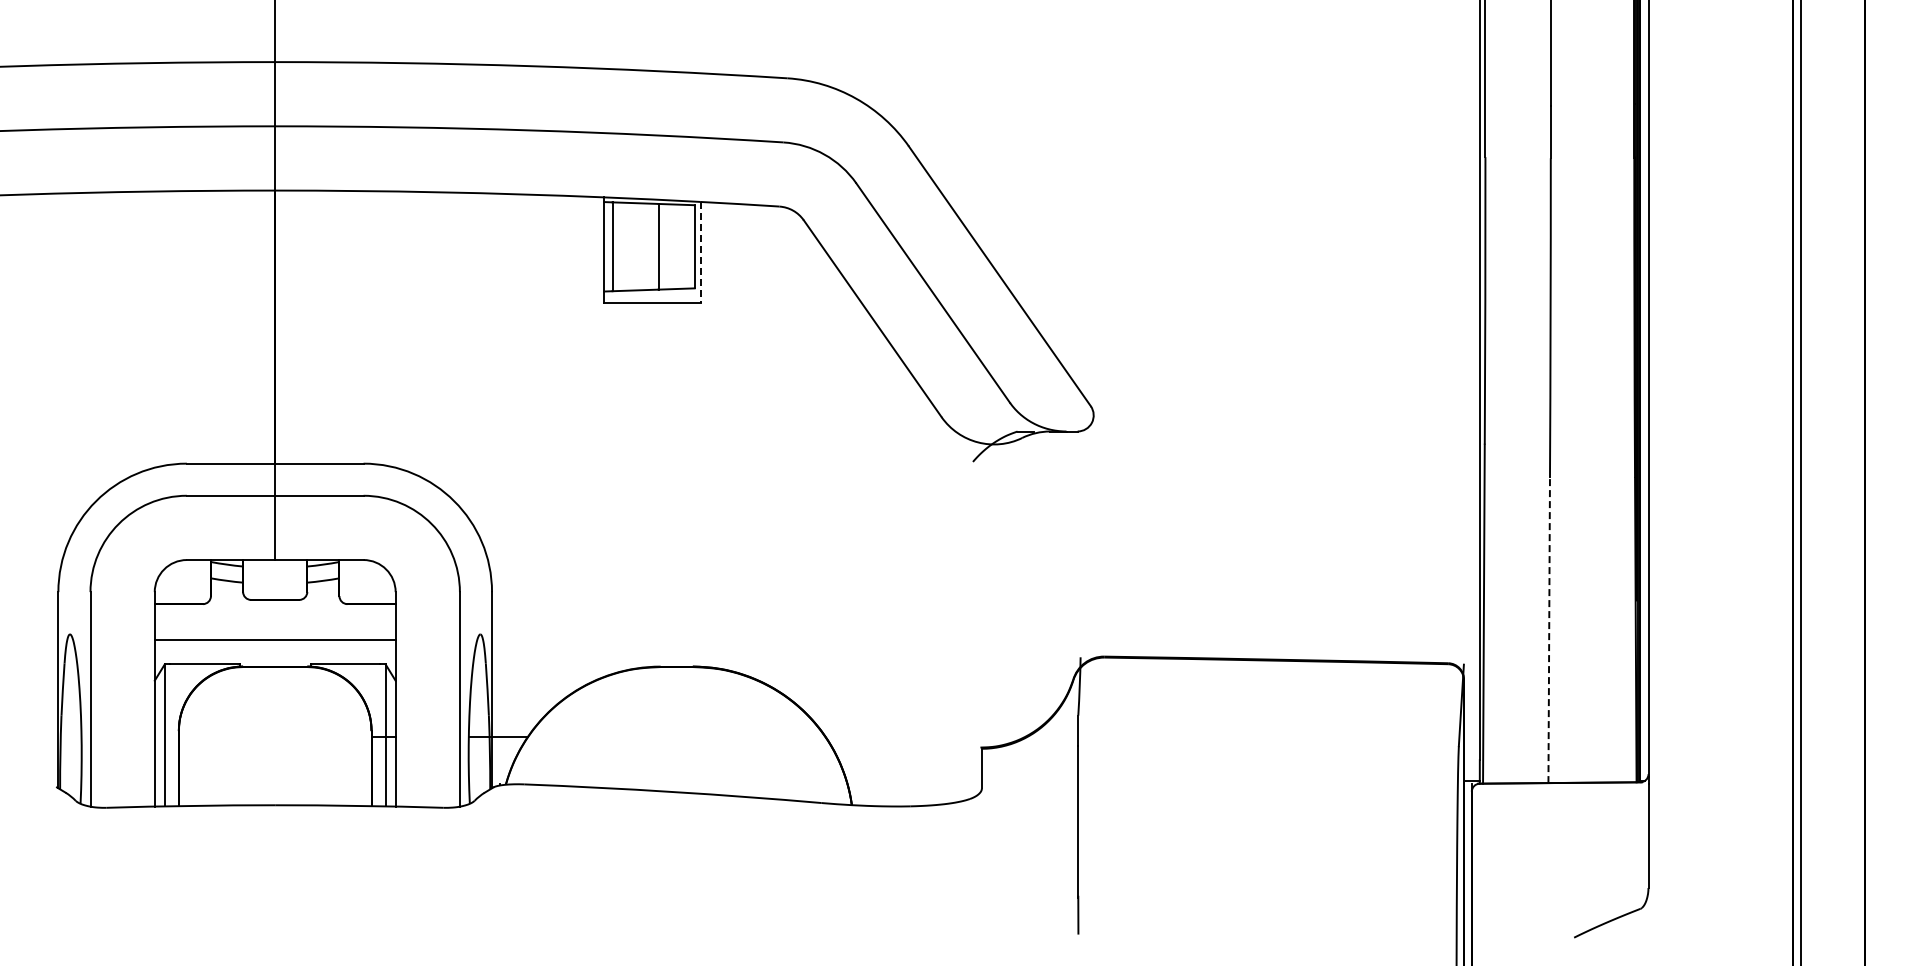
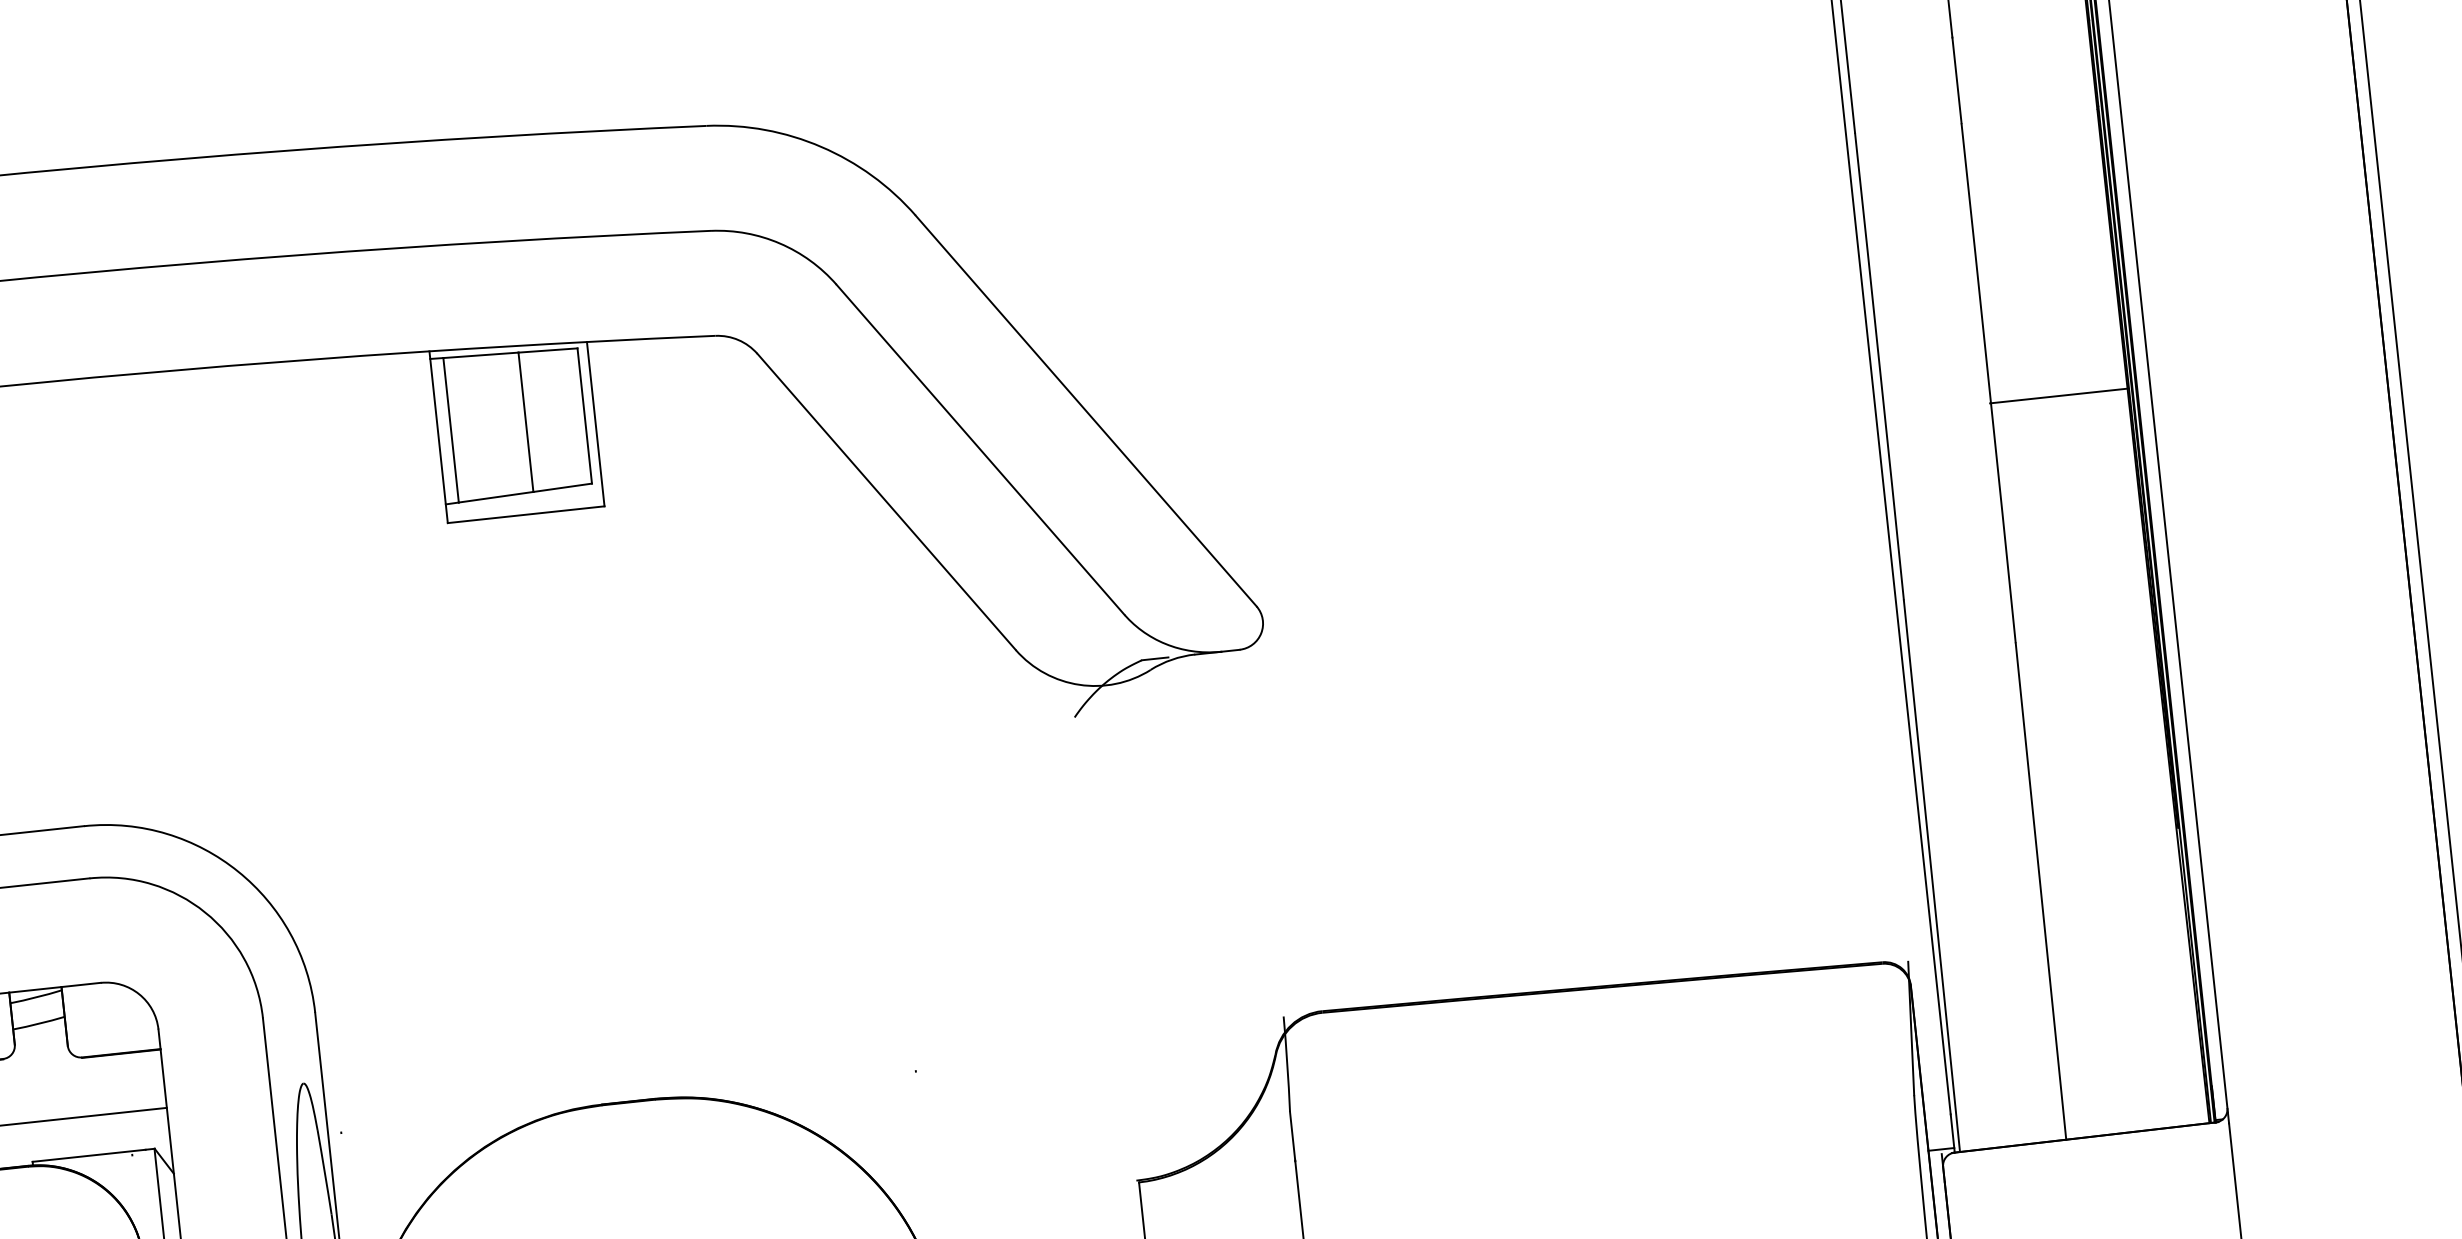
line: (700, 252) -> (595, 424), dashed -> solid
line: (1592, 330) -> (2059, 396), added
line: (1549, 630) -> (2041, 891), dashed -> solid

